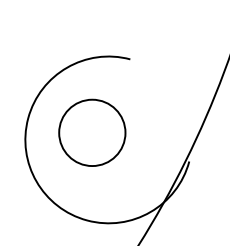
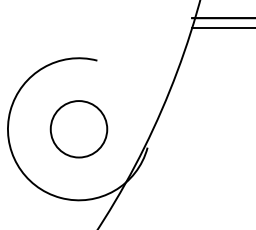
circle: (91, 133) -> (78, 129), moved

